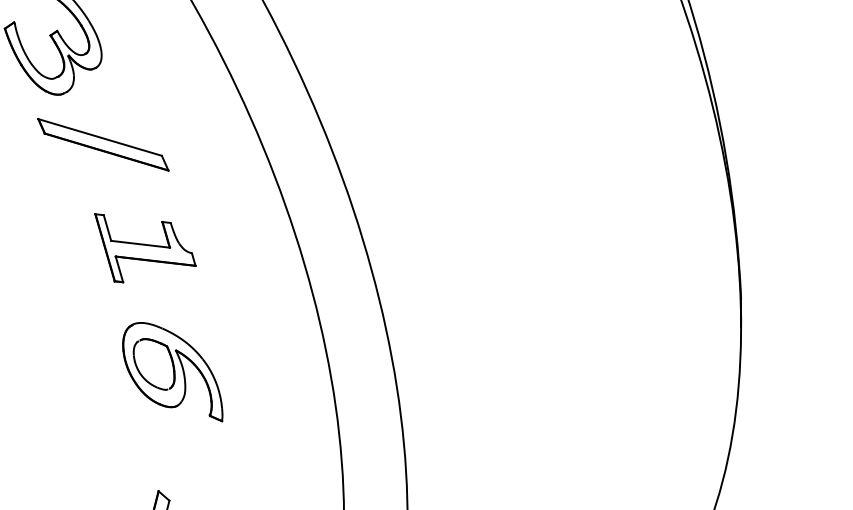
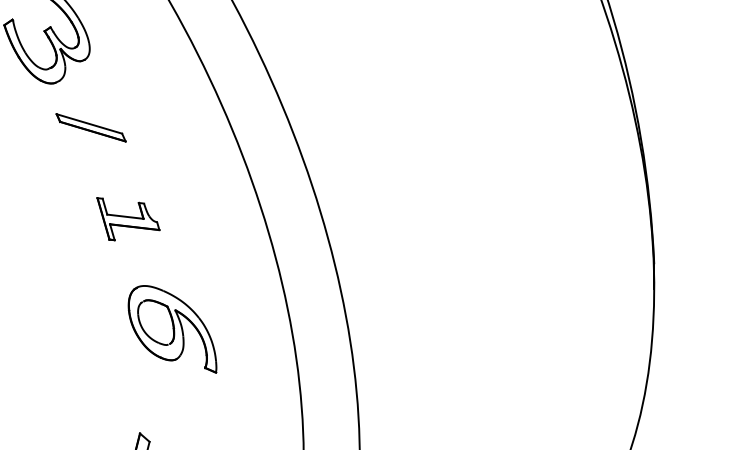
part: (102, 144) -> (90, 127), size x0.6
part: (145, 248) -> (128, 219), size x0.7
part: (172, 372) -> (172, 329), moved

